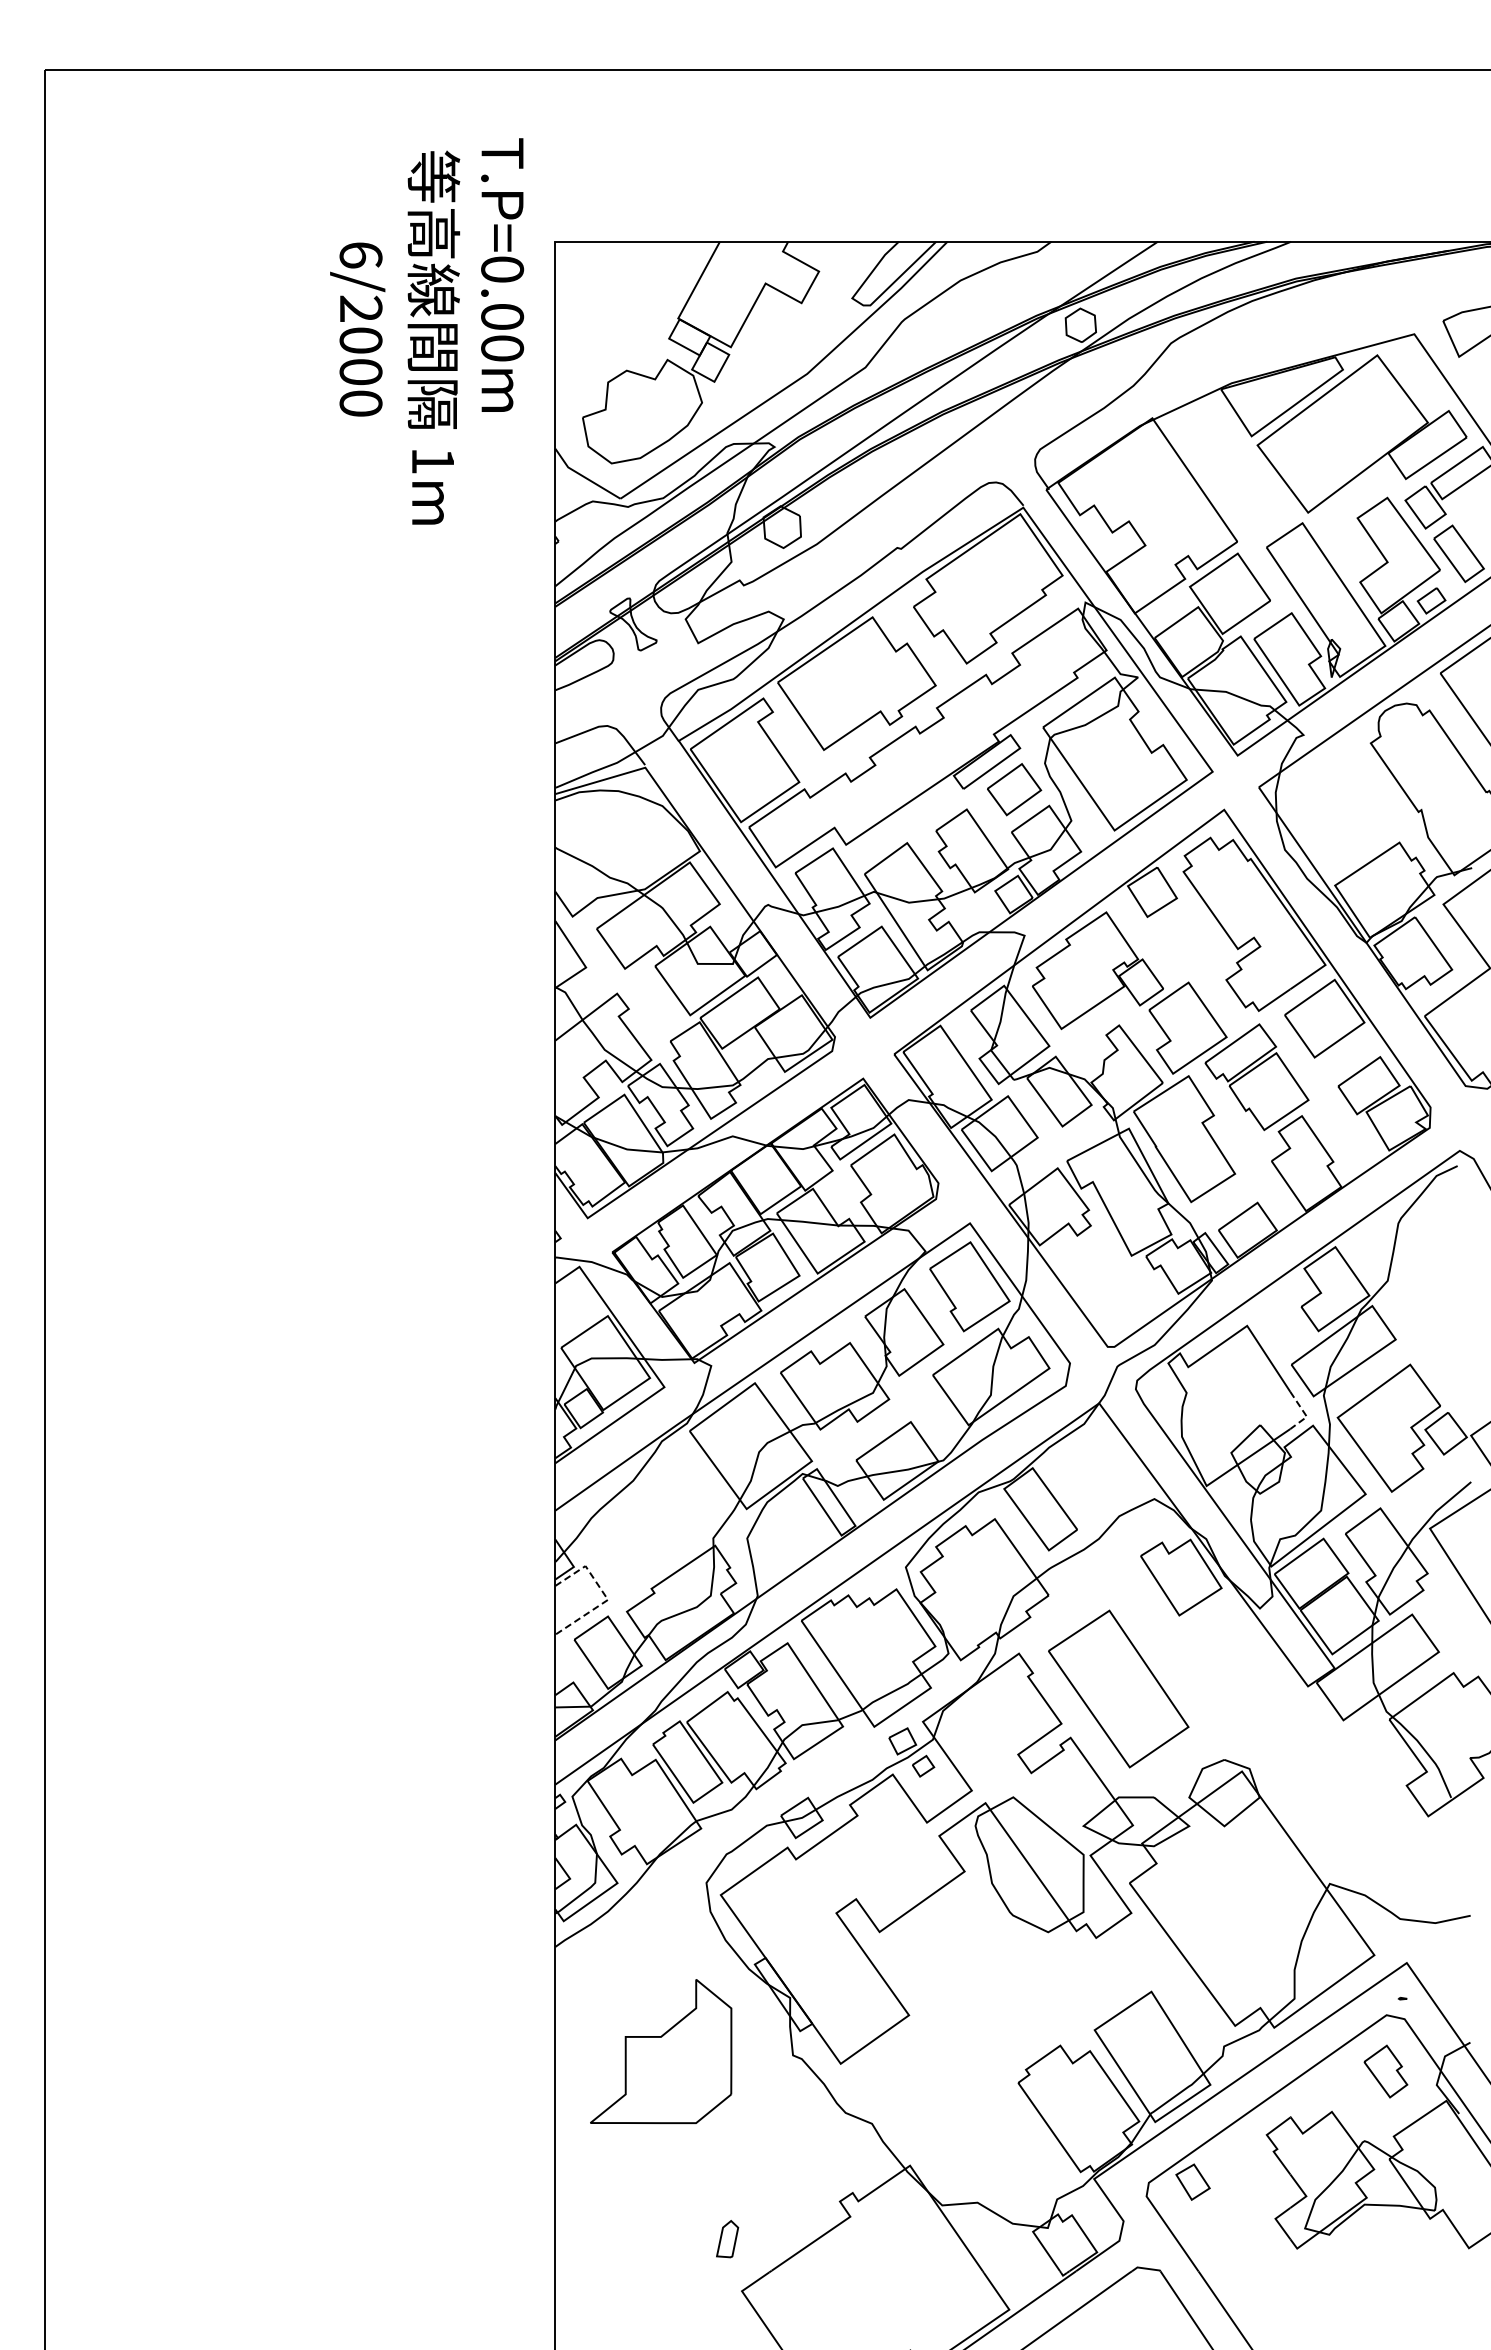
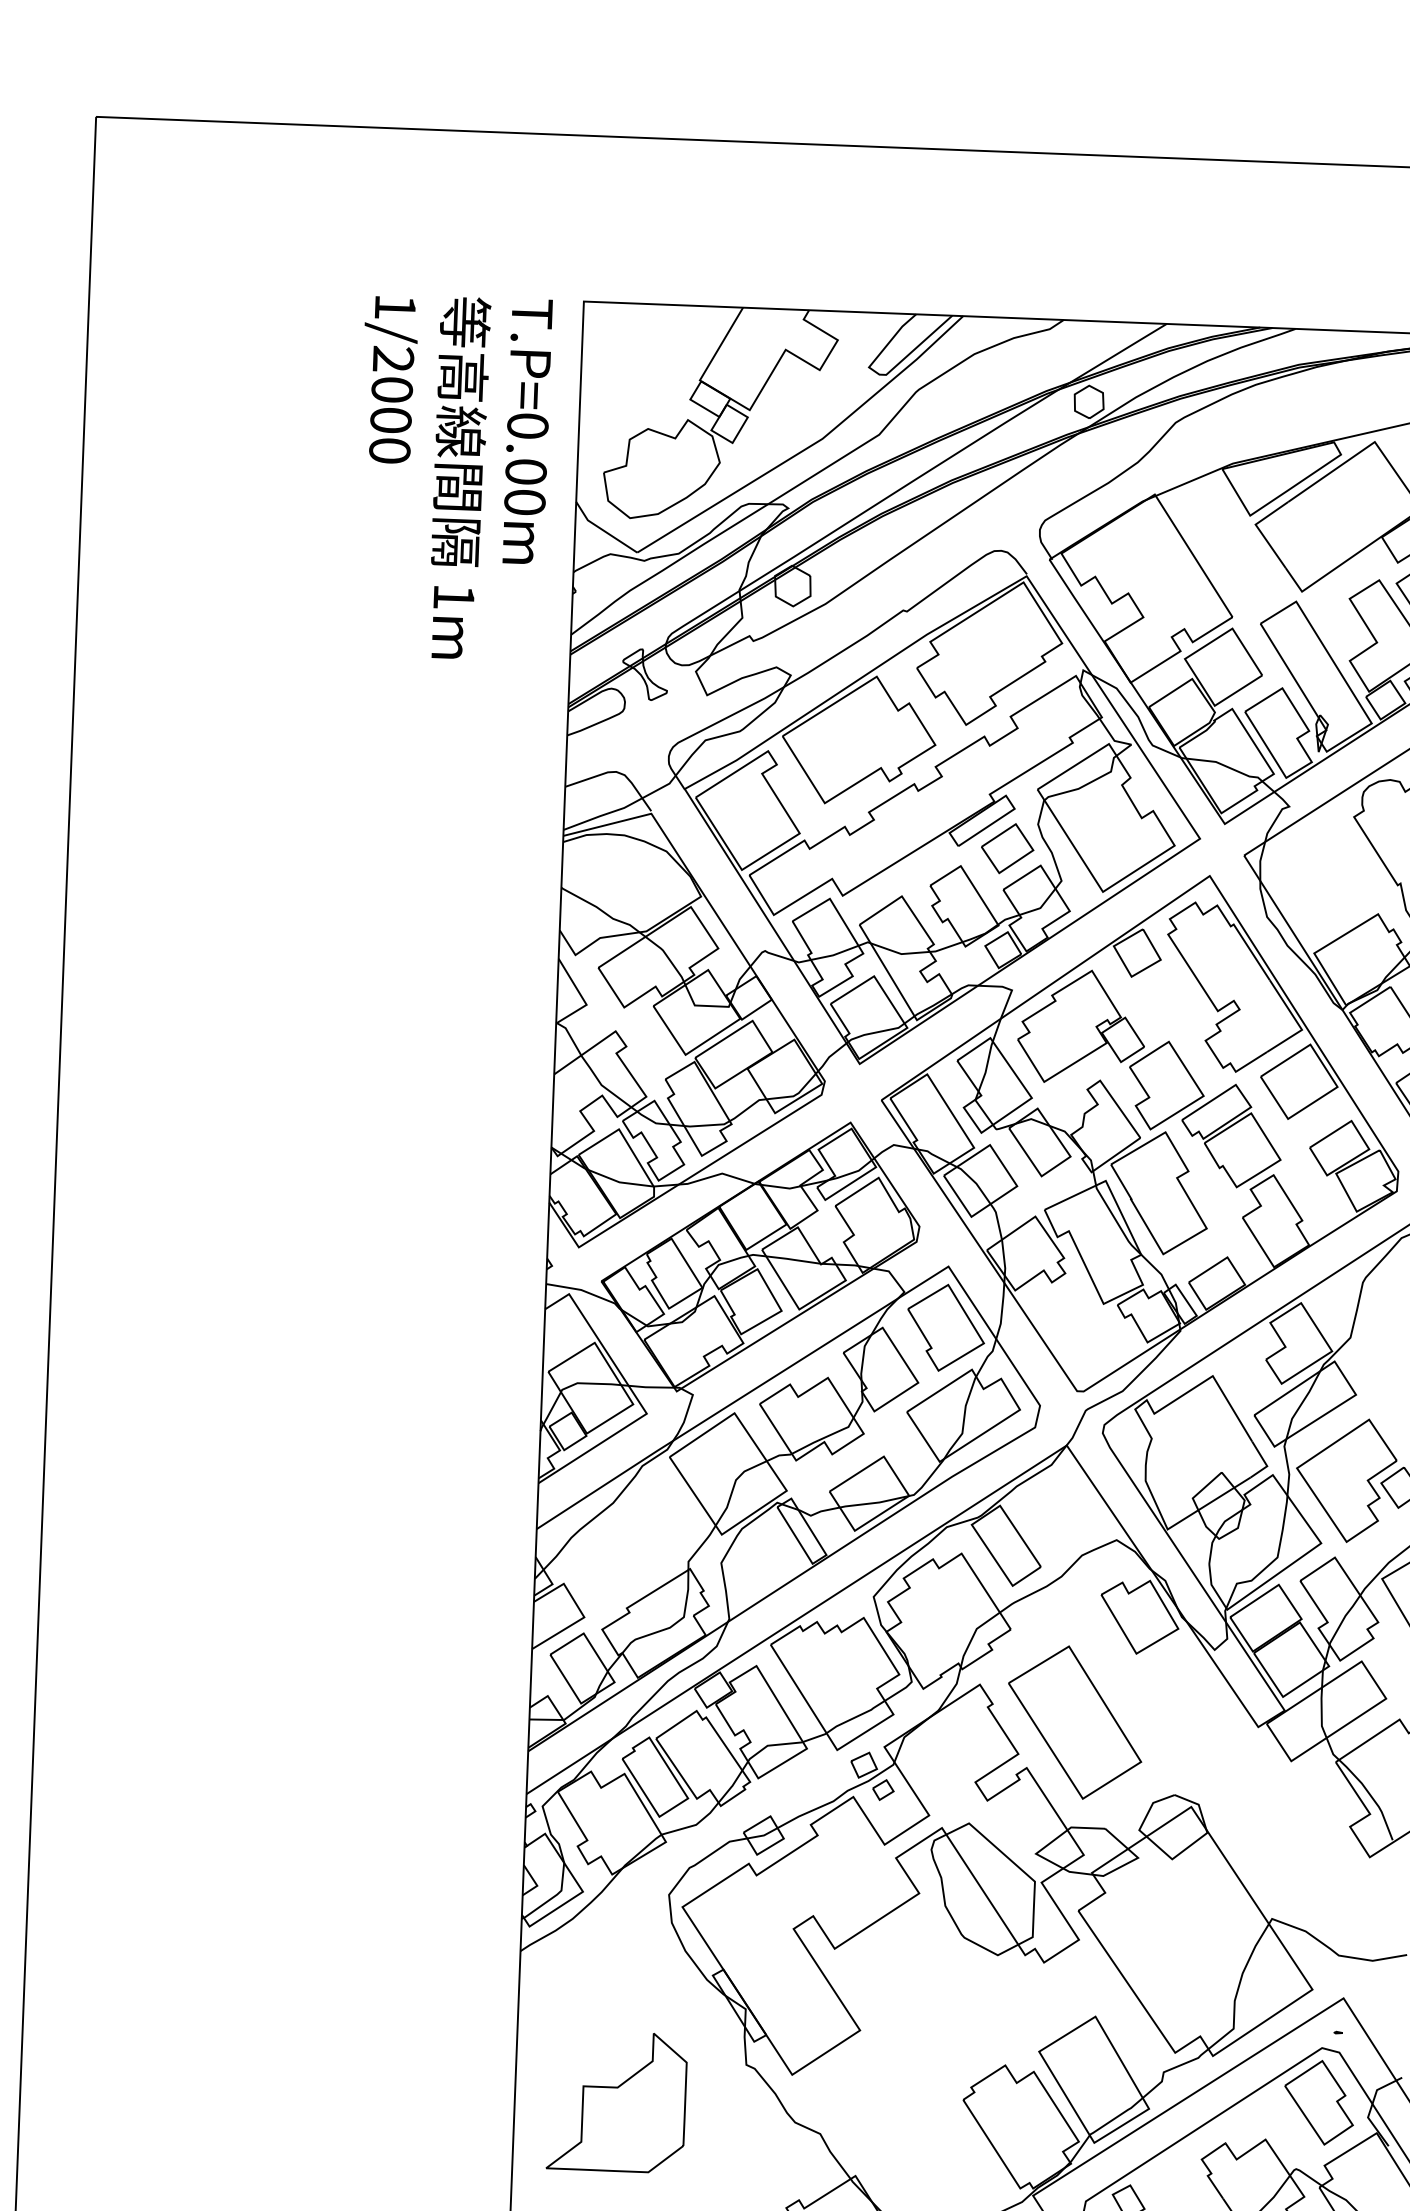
text: (360, 255) -> (394, 307), 6/2000 -> 1/2000
text: (502, 274) -> (527, 430), moved
text: (433, 337) -> (459, 477), moved
line: (1304, 1413) -> (1265, 1462), dashed -> solid
line: (604, 1594) -> (581, 1612), dashed -> solid
part: (661, 2051) -> (617, 2101), moved
part: (1385, 2071) -> (1318, 2102), size x1.67

